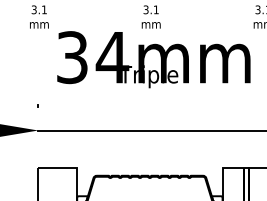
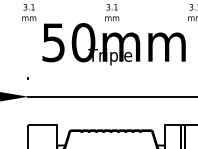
text: (93, 57) -> (69, 42), 34mm -> 50mm

